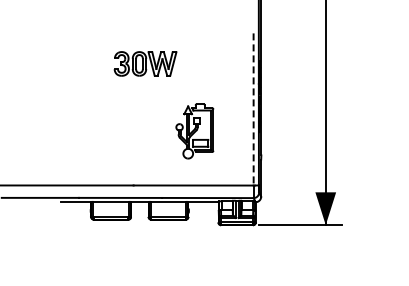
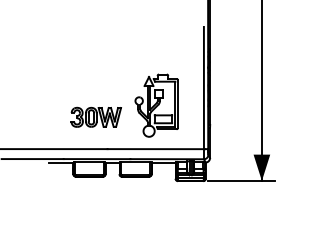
part: (145, 63) -> (96, 117), moved
line: (253, 109) -> (203, 88), dashed -> solid
part: (194, 131) -> (156, 105), size x1.43

